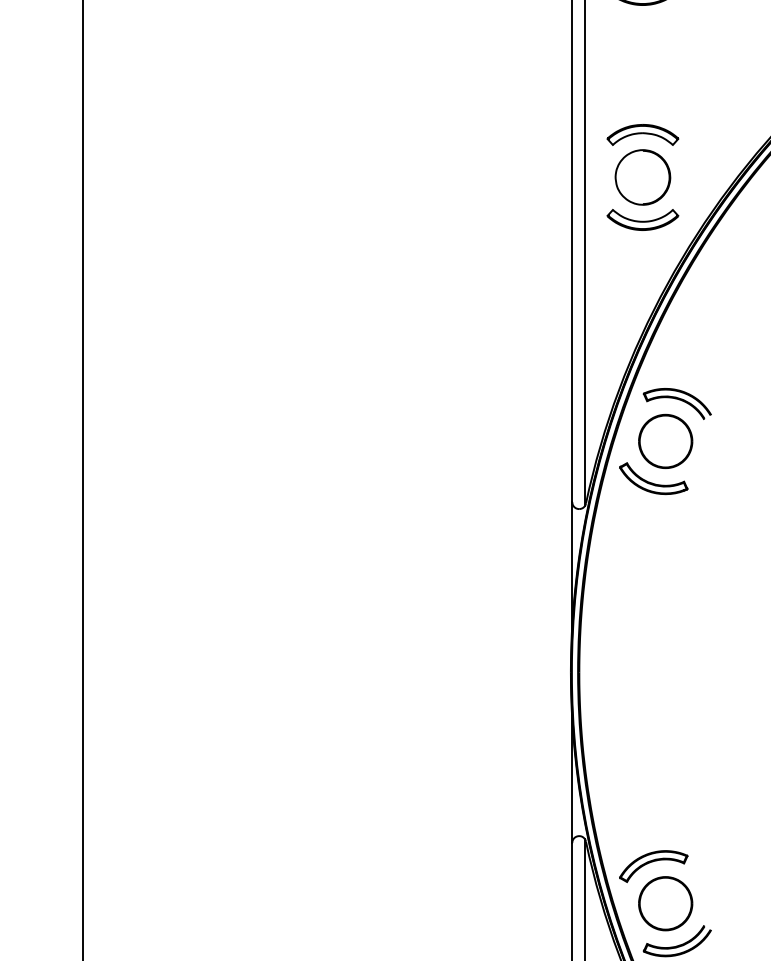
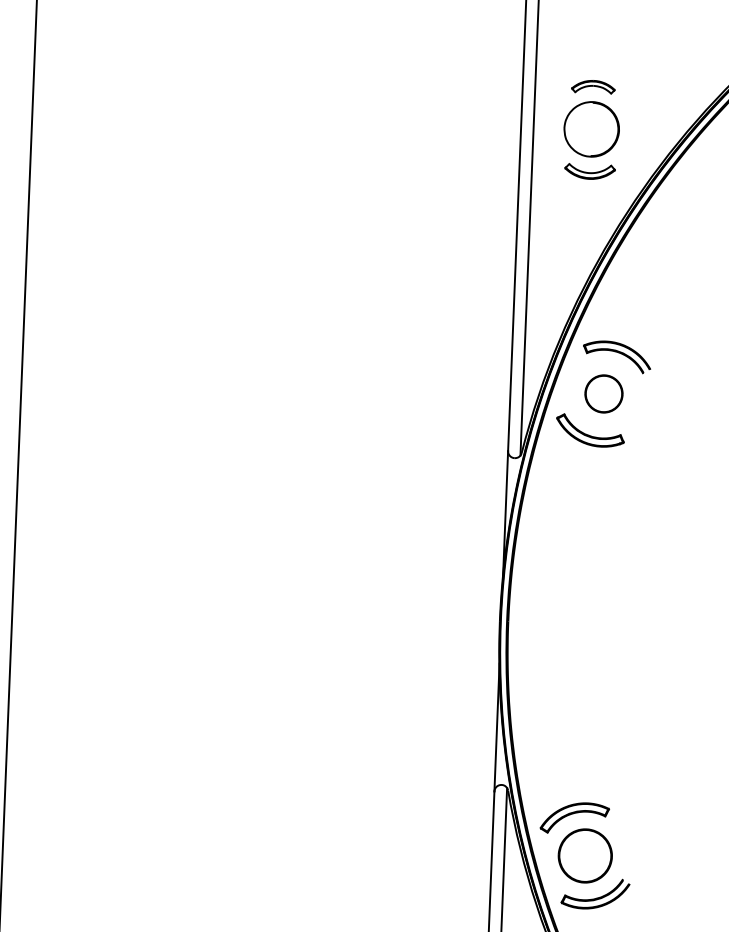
part: (642, 134) -> (593, 86), size x0.6
part: (642, 219) -> (589, 171), size x0.7
part: (665, 440) -> (603, 393), size x0.7

